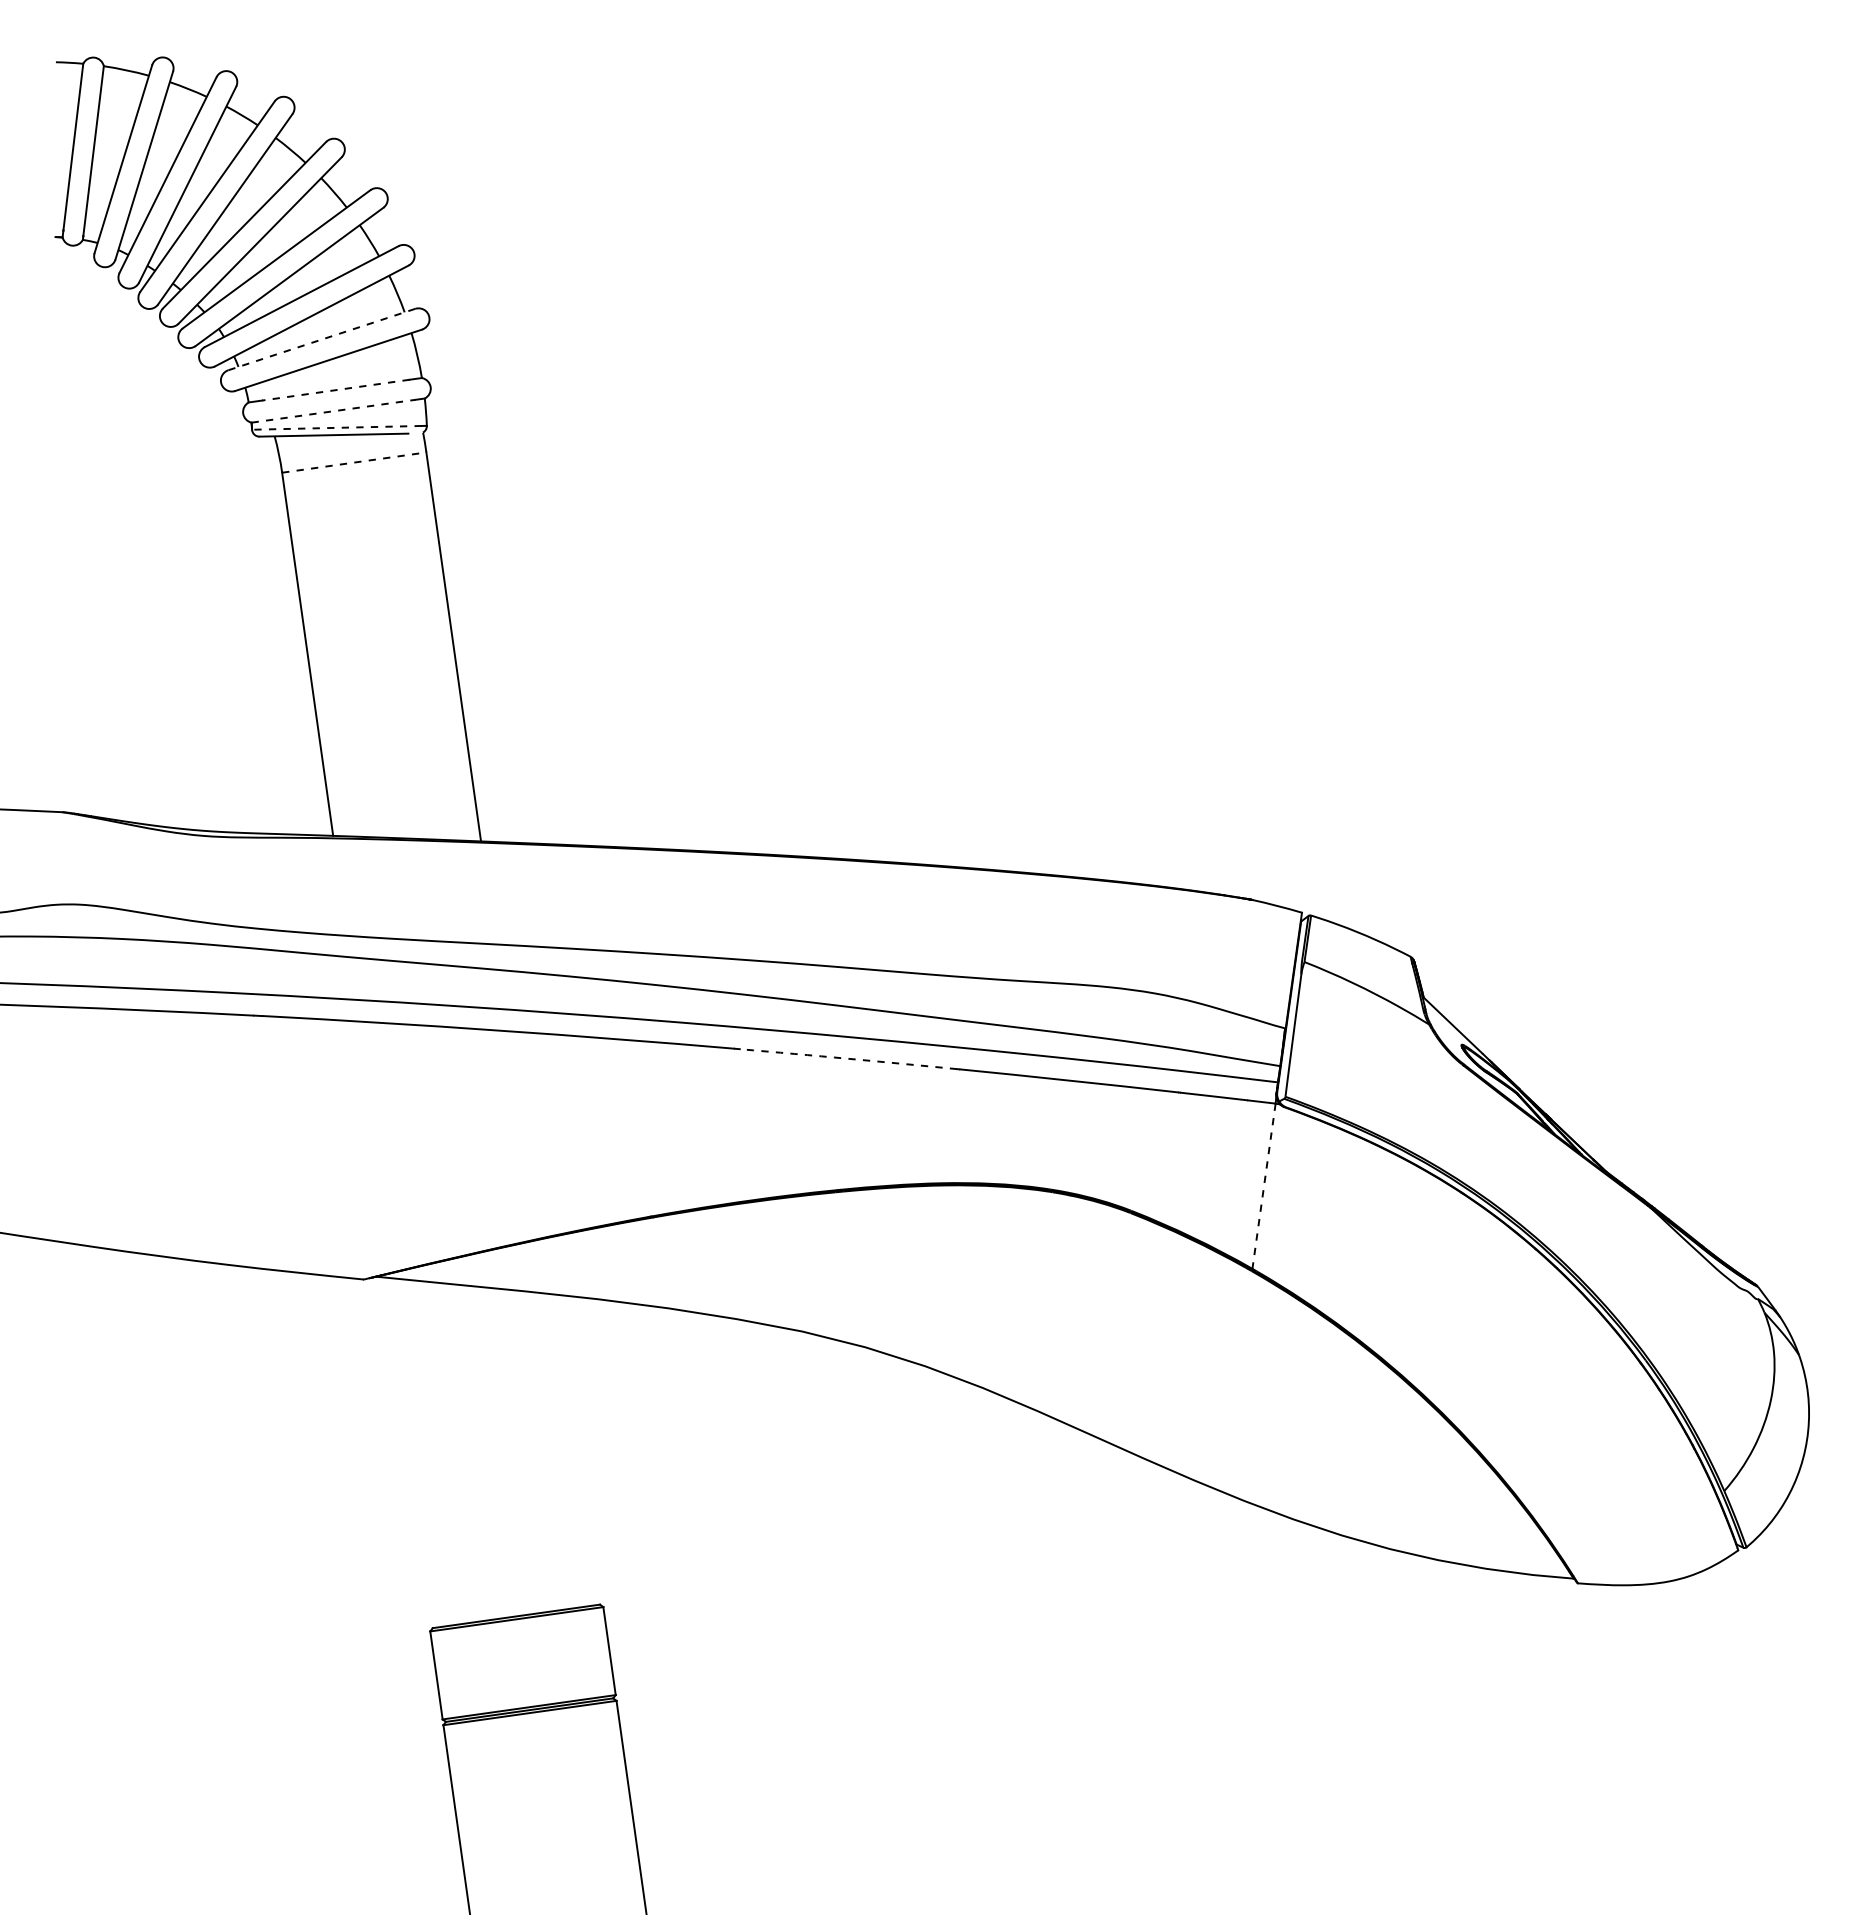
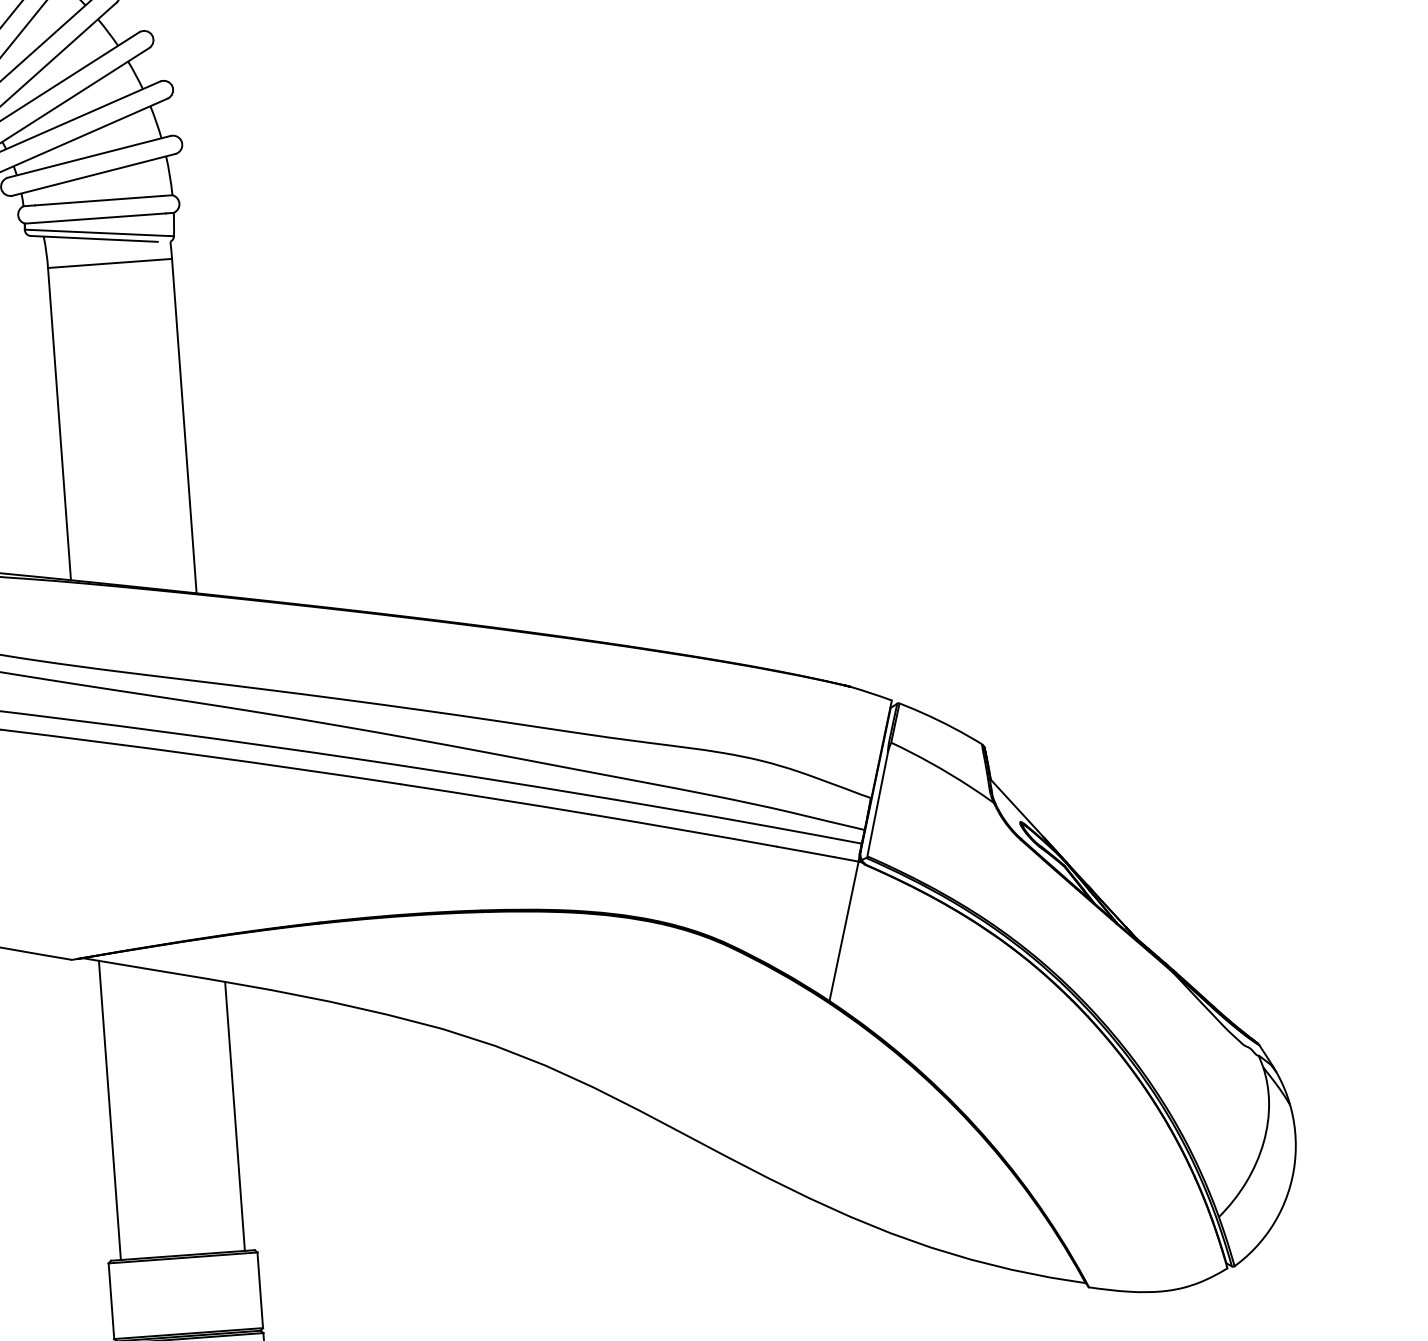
line: (321, 339) -> (89, 156), dashed -> solid
line: (335, 390) -> (98, 200), dashed -> solid
line: (333, 411) -> (95, 218), dashed -> solid
line: (336, 427) -> (96, 232), dashed -> solid
line: (354, 462) -> (110, 263), dashed -> solid
arc: (848, 1058) -> (497, 799), dashed -> solid
line: (1263, 1186) -> (843, 931), dashed -> solid
line: (566, 1449) -> (234, 1116), added
line: (419, 1452) -> (109, 1110), added

